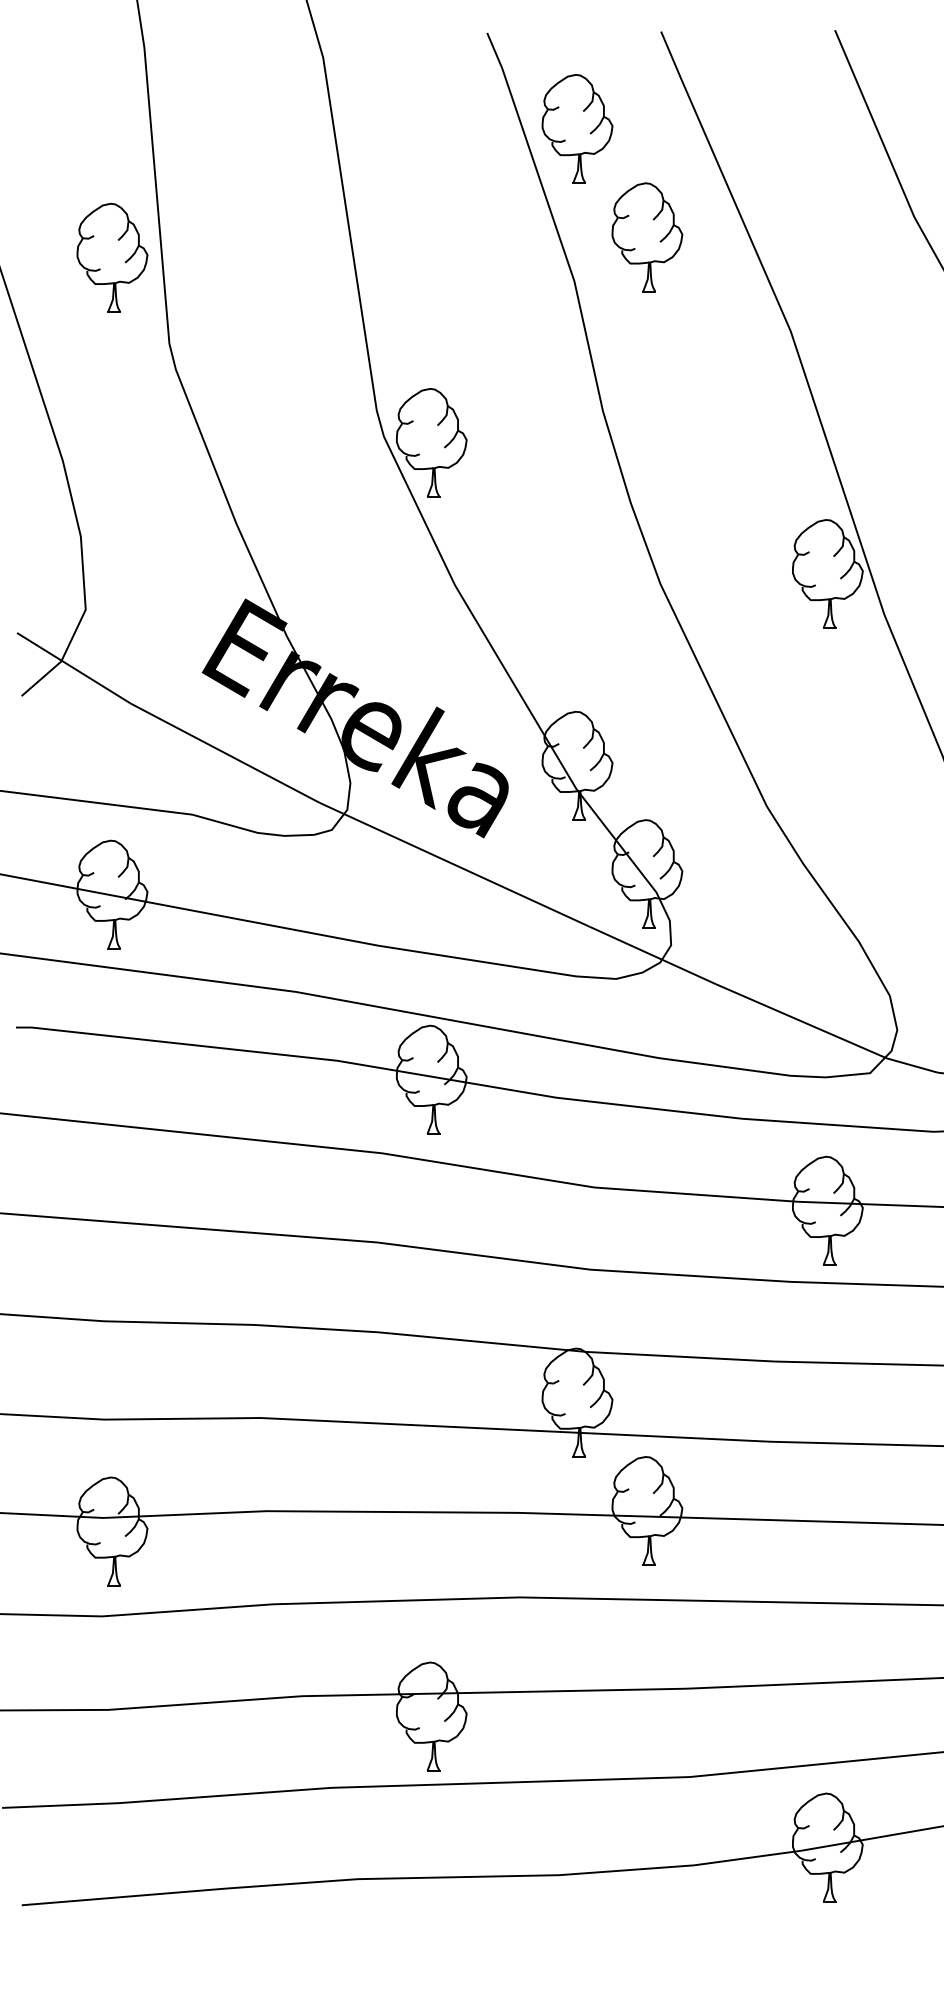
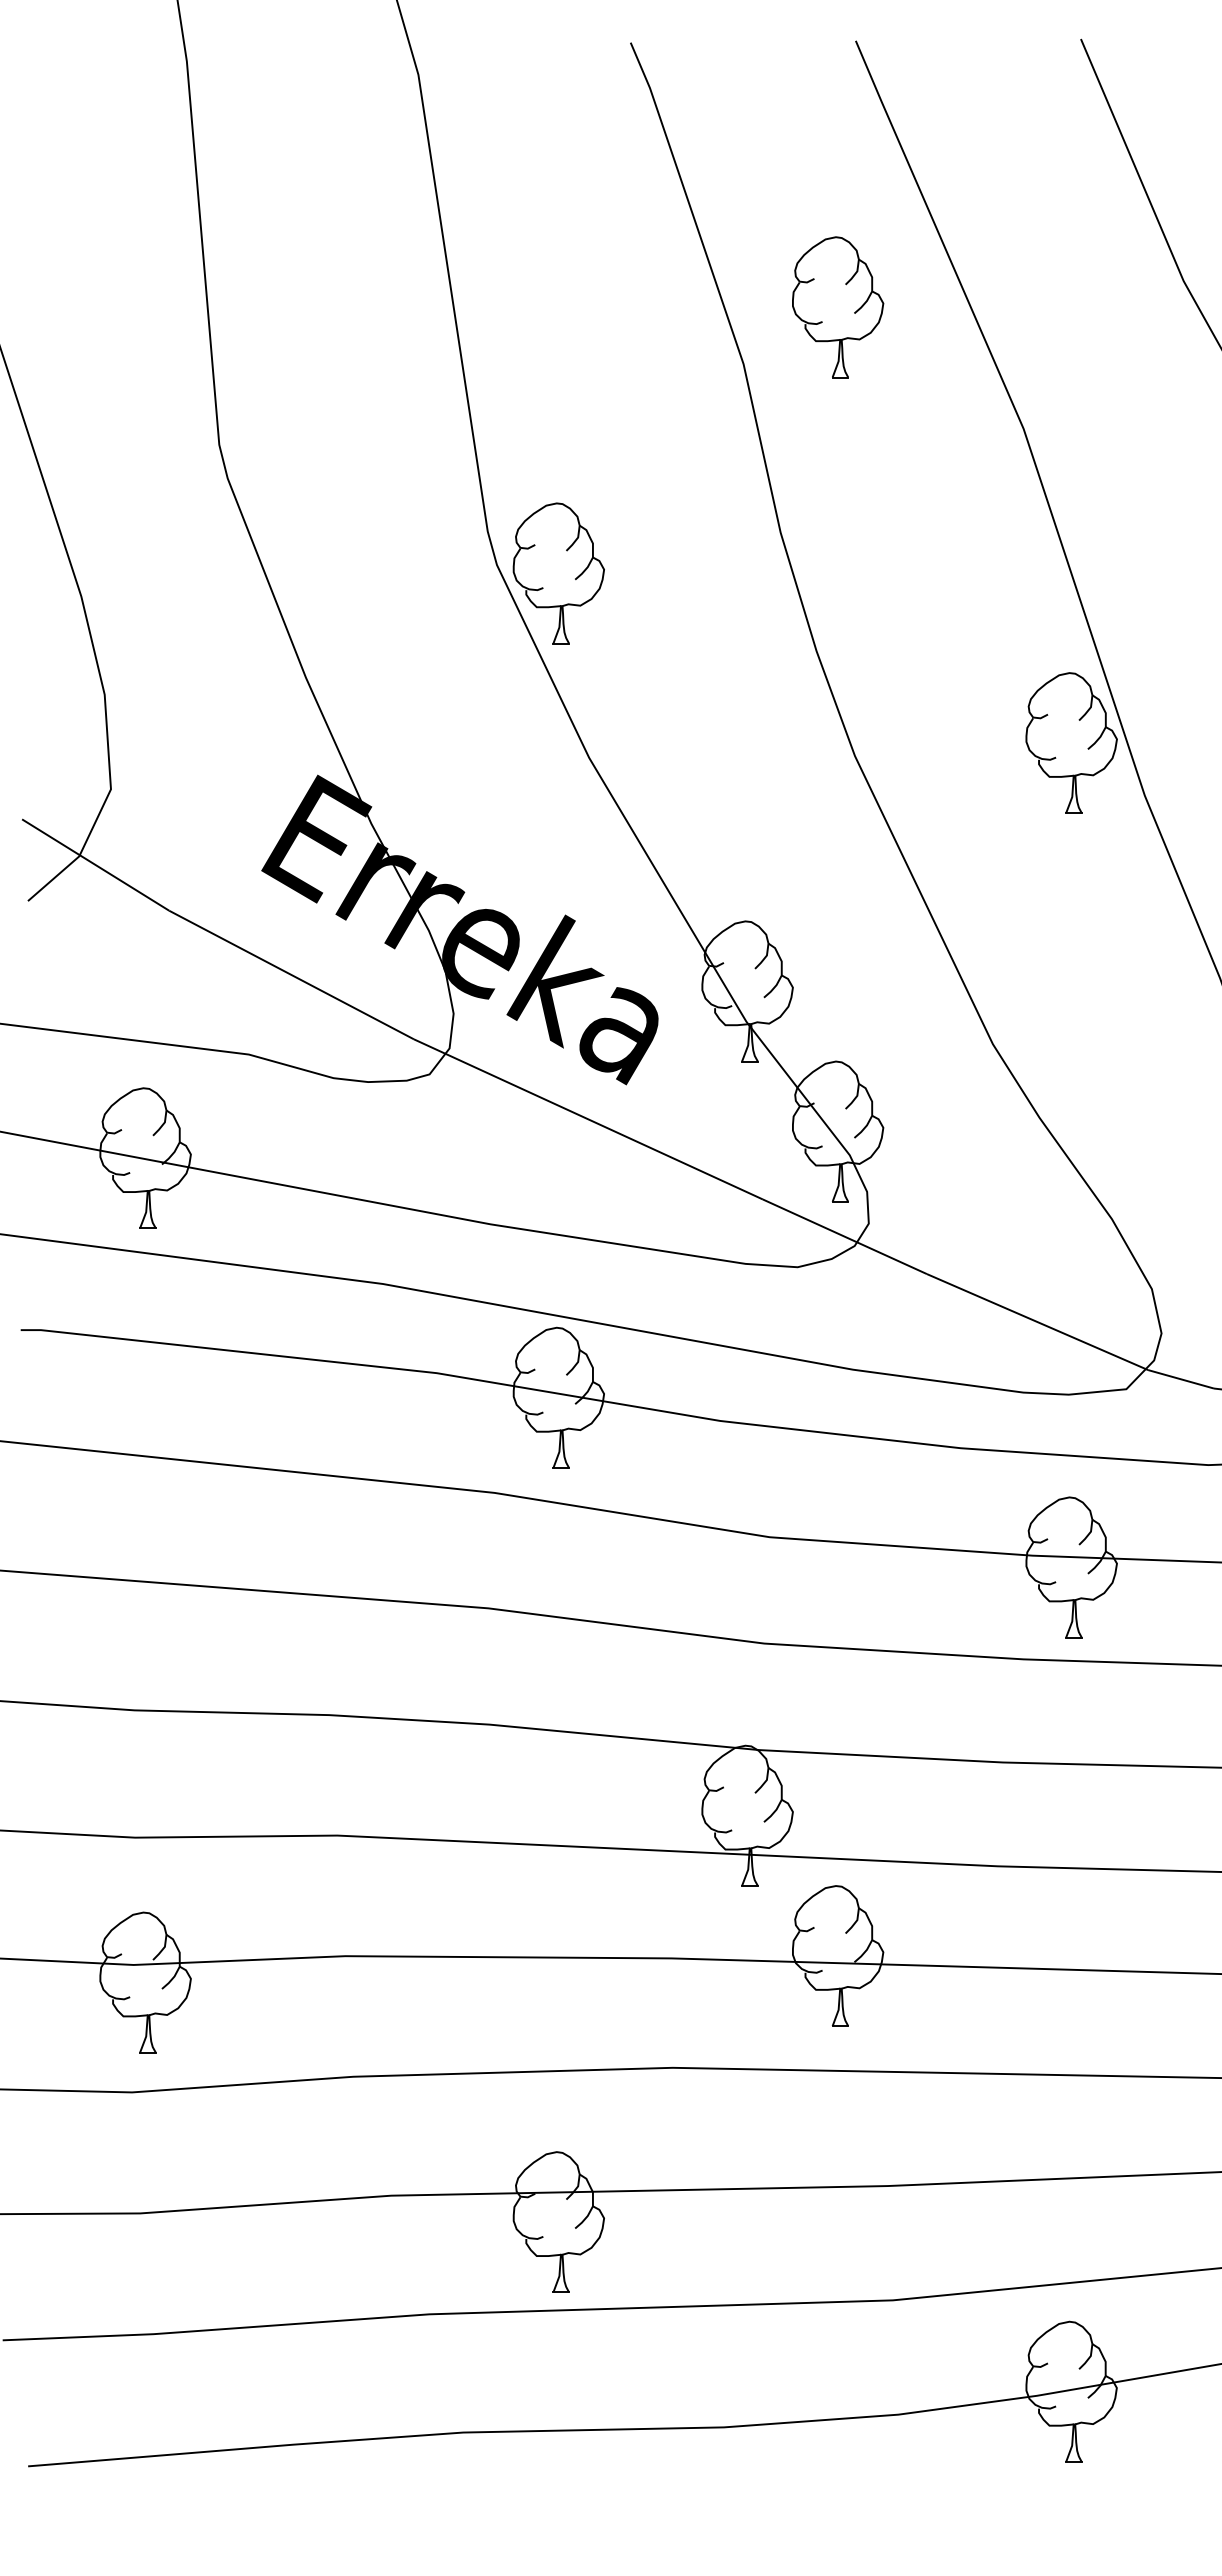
part: (577, 128) -> (747, 166), removed
part: (112, 257) -> (145, 333), removed

